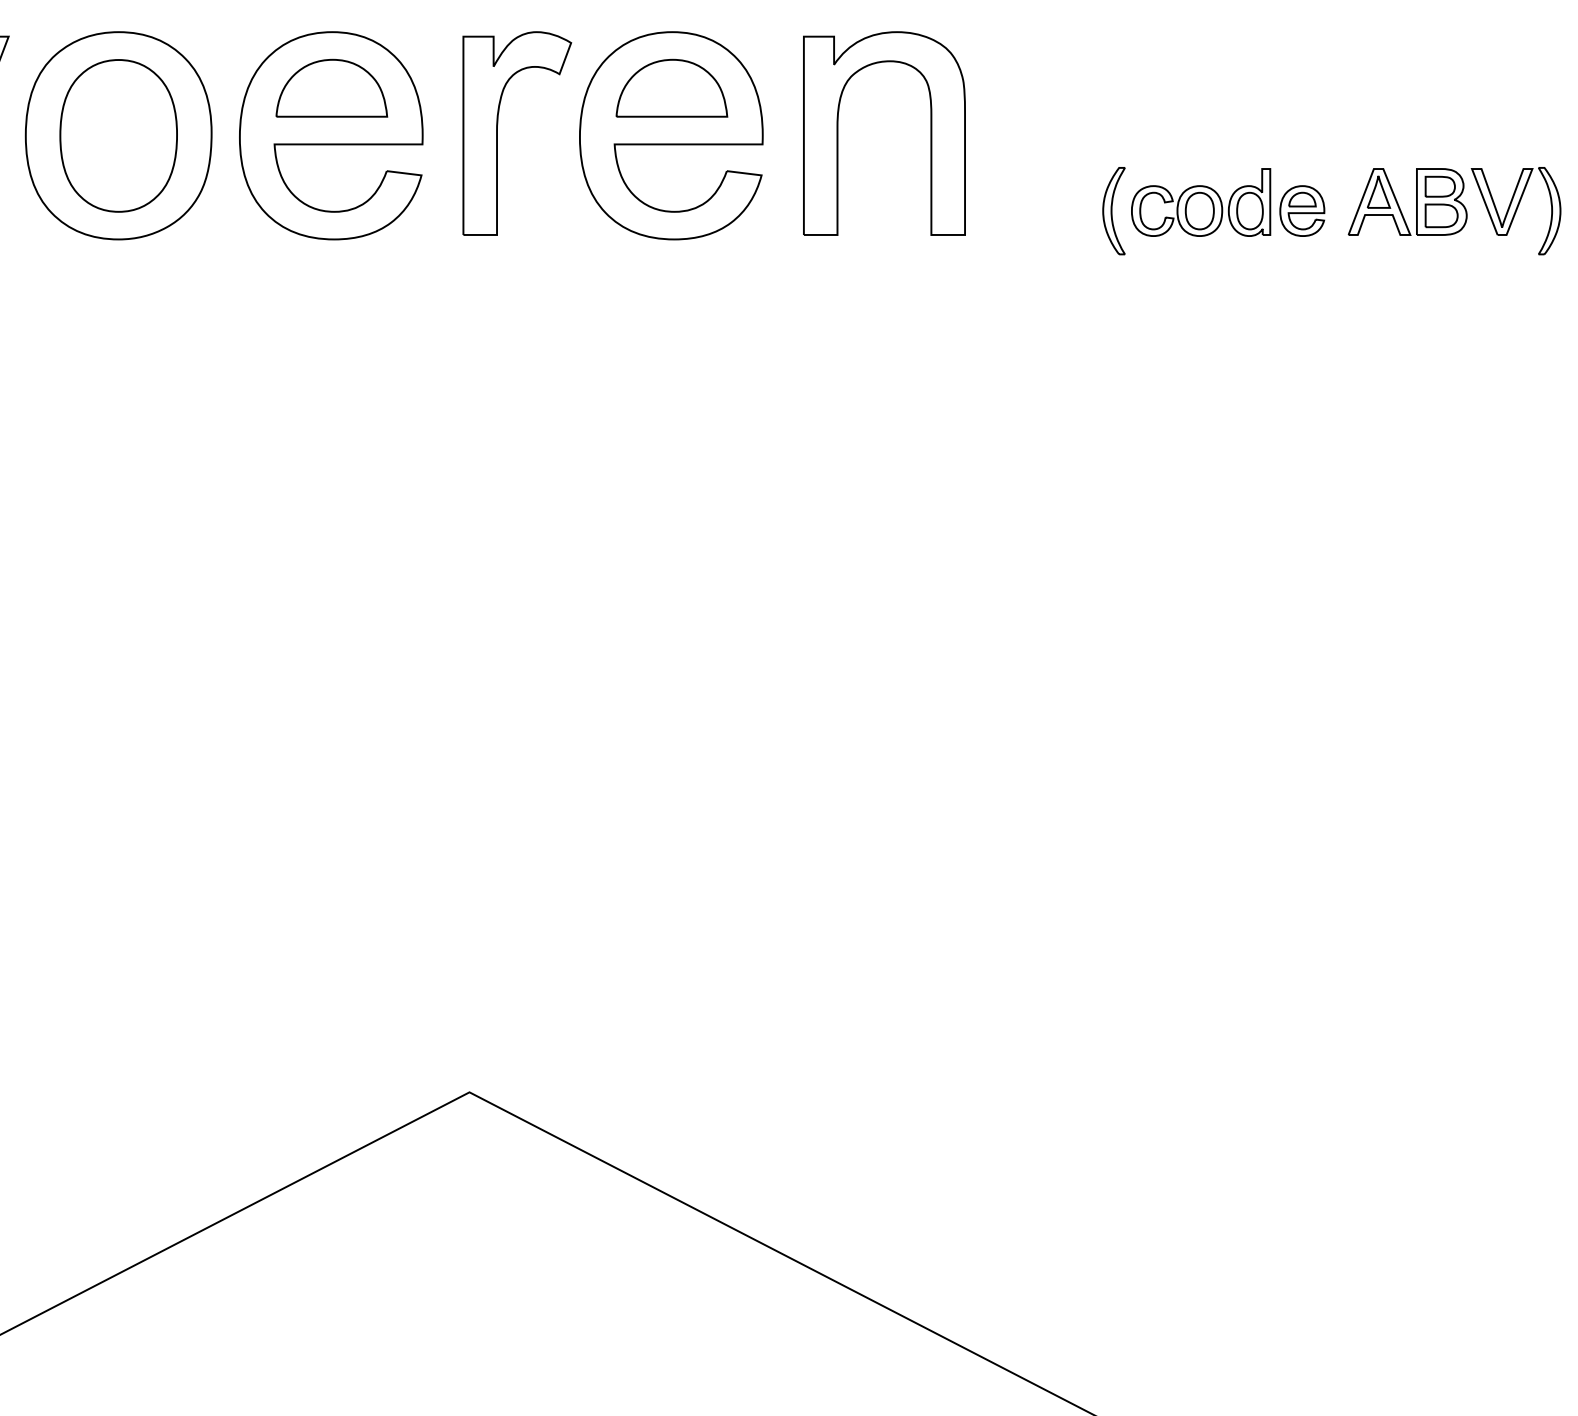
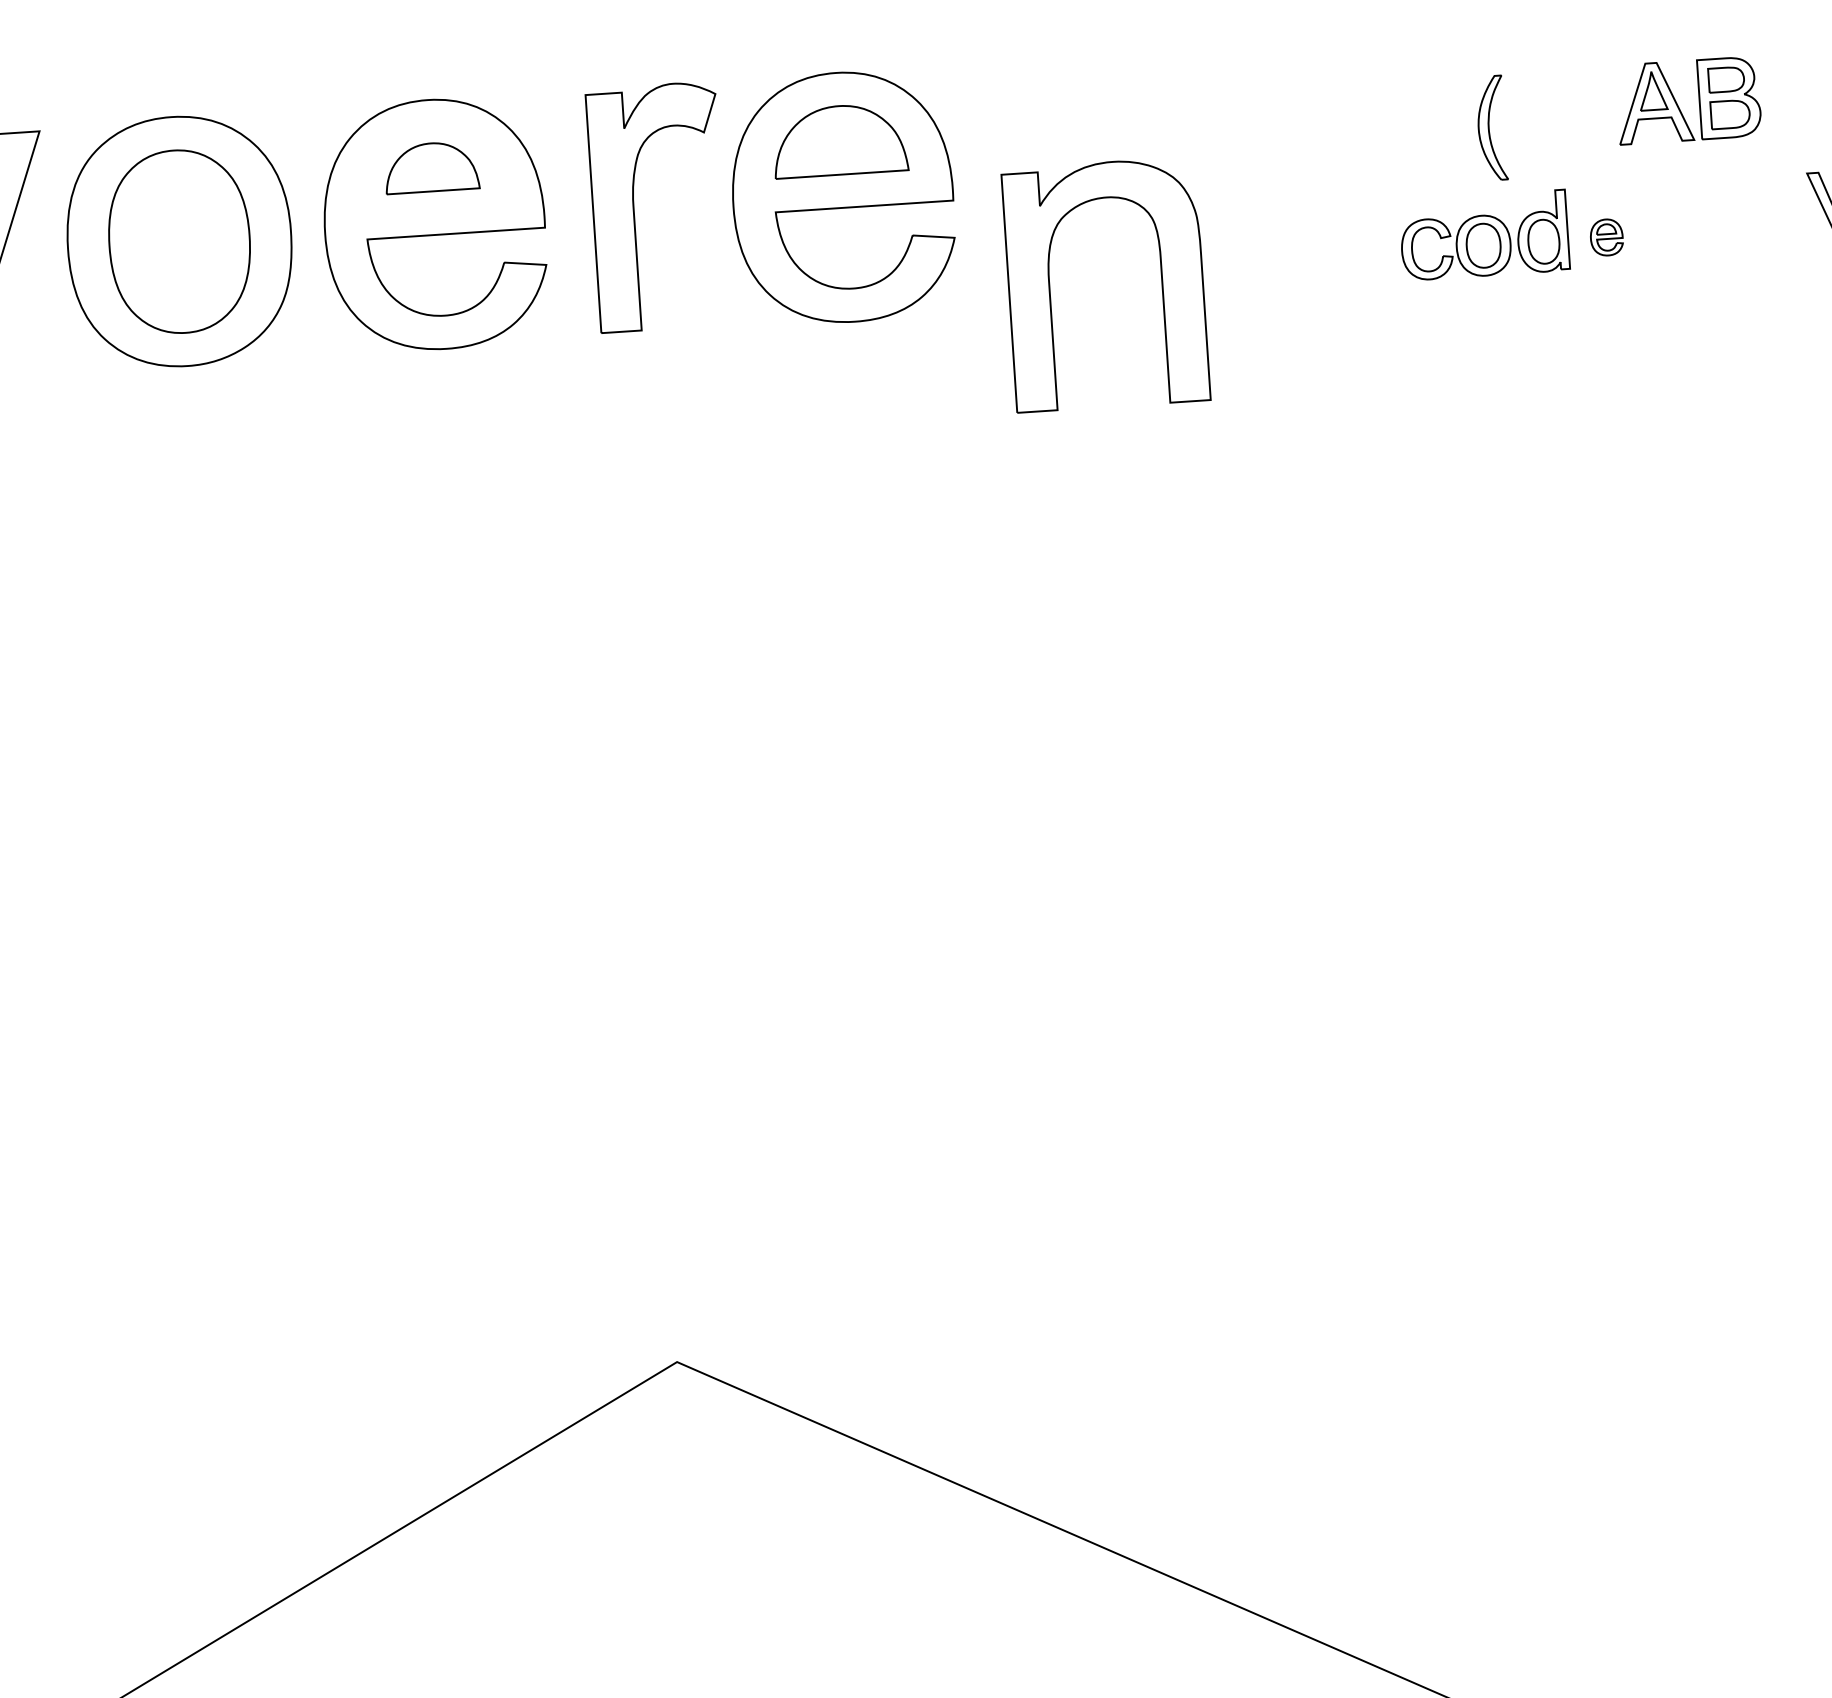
part: (331, 87) -> (431, 166), size x0.7
part: (838, 133) -> (1050, 288), moved
part: (1399, 205) -> (1678, 105), moved
part: (1302, 210) -> (1606, 236), size x0.6
part: (1113, 211) -> (1491, 128), moved

